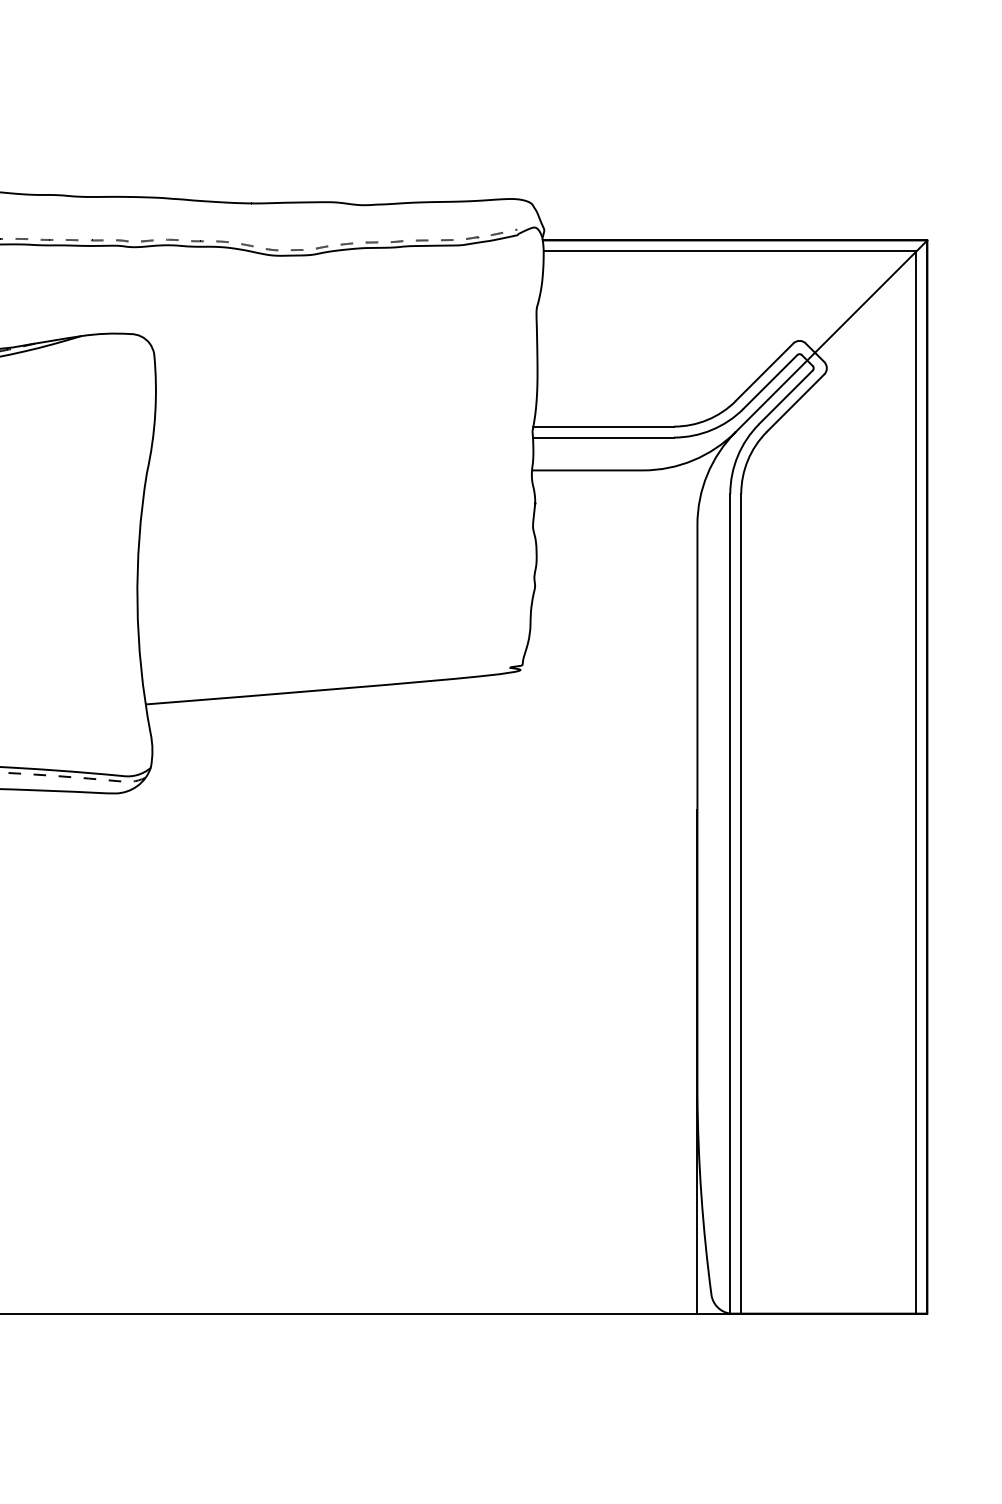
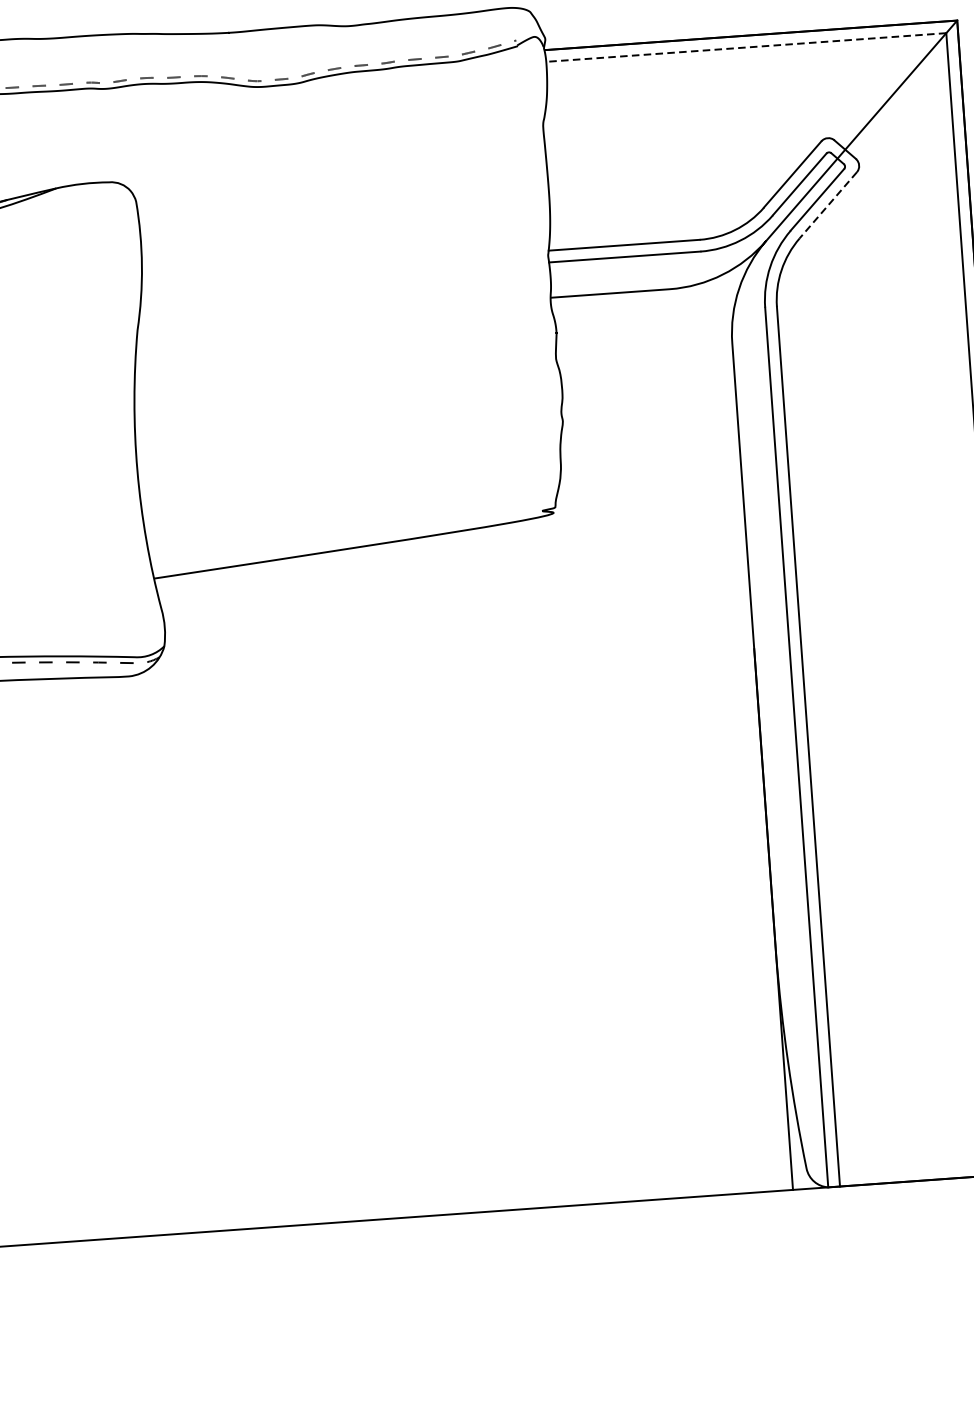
line: (729, 251) -> (745, 47), solid -> dashed
line: (795, 403) -> (828, 205), solid -> dashed

